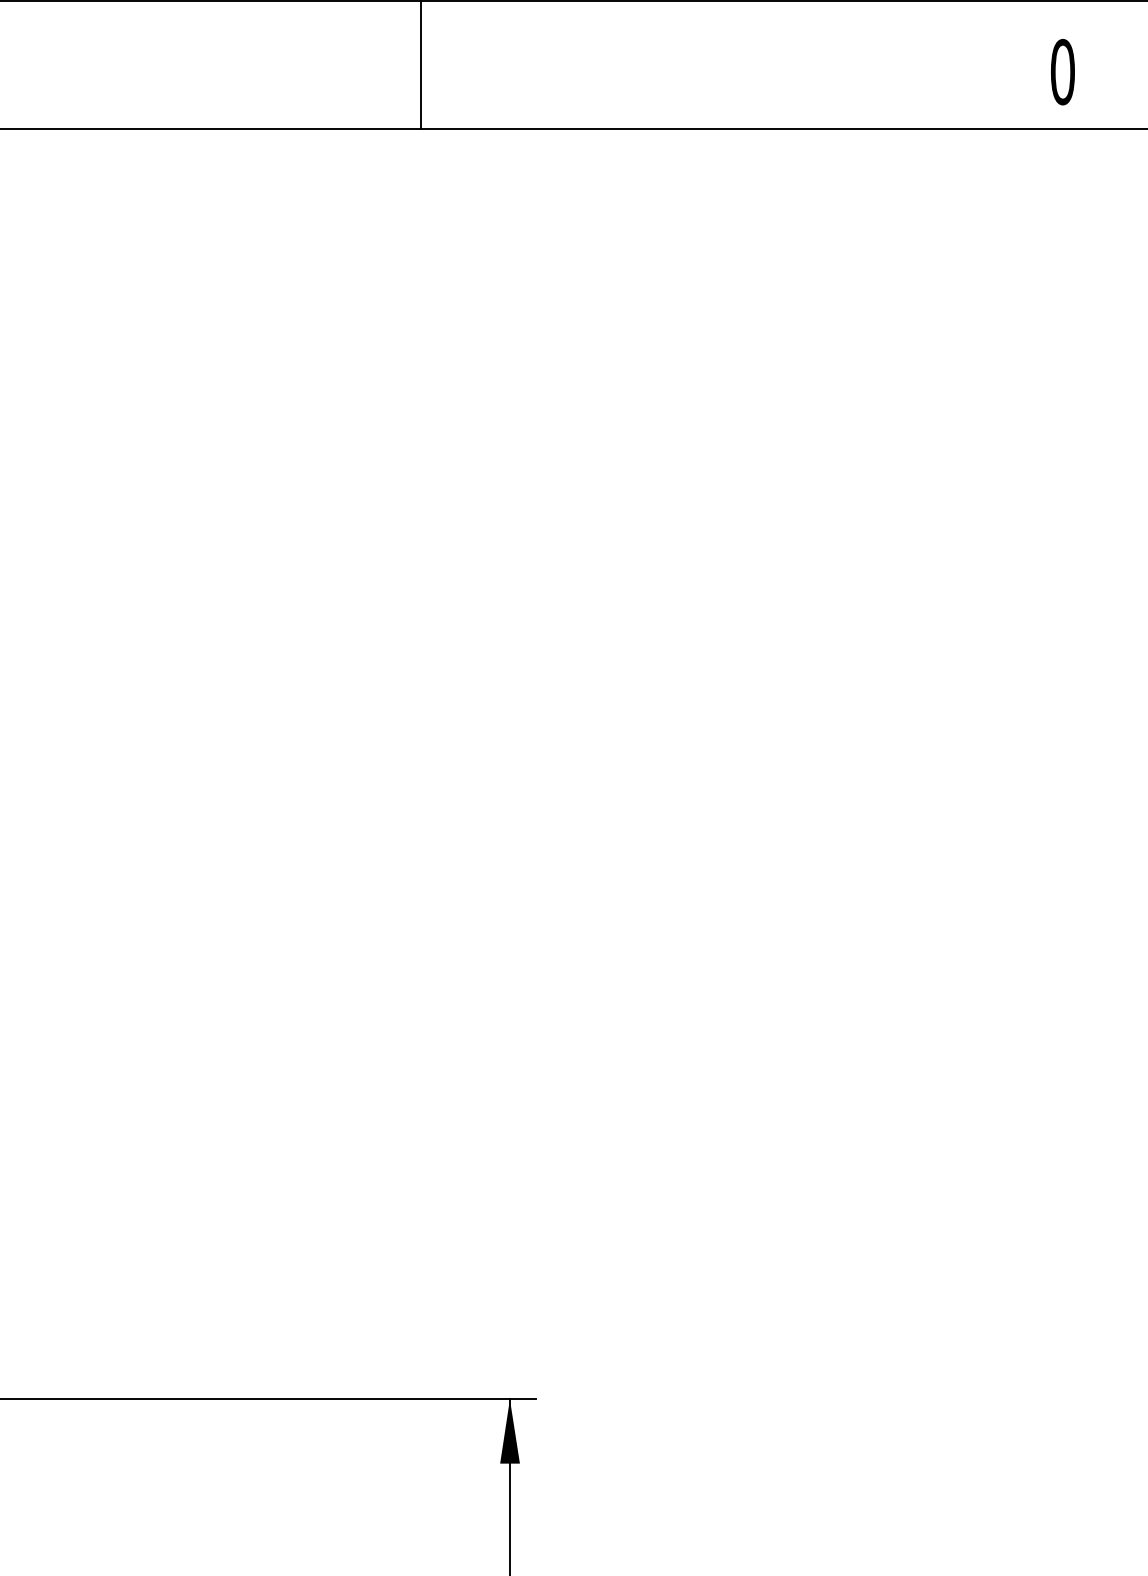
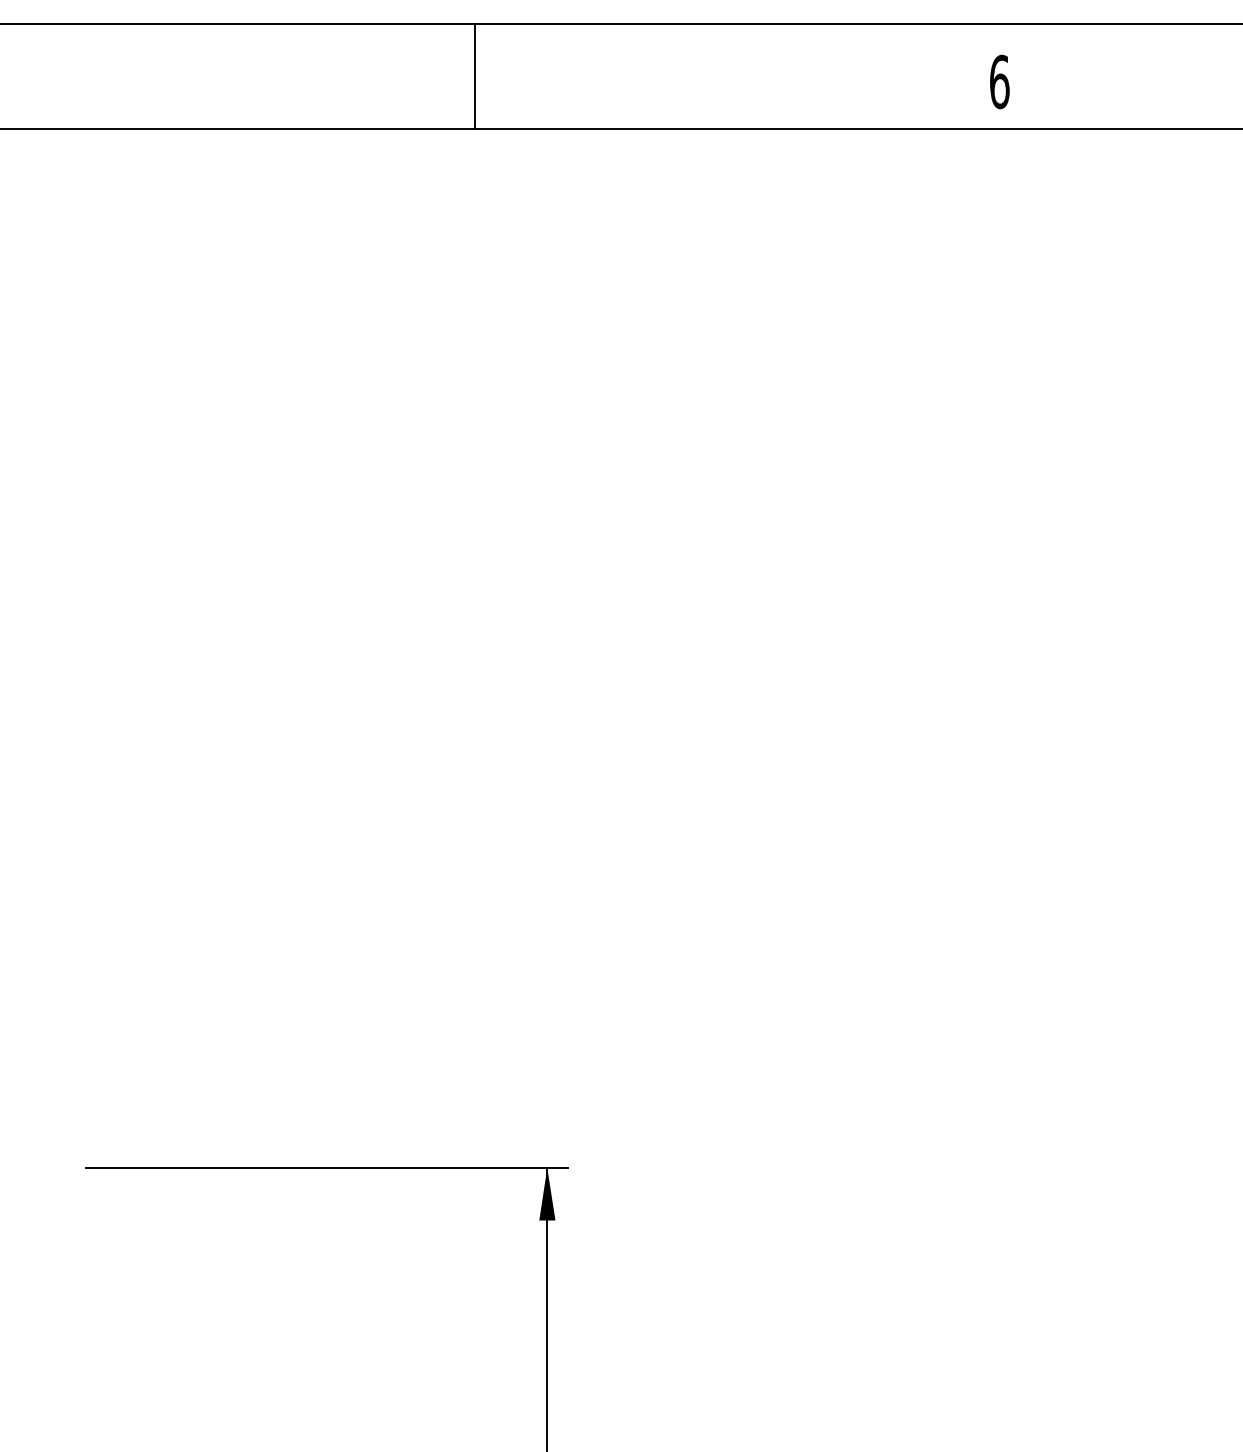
text: (1062, 71) -> (999, 81), 0 -> 6

